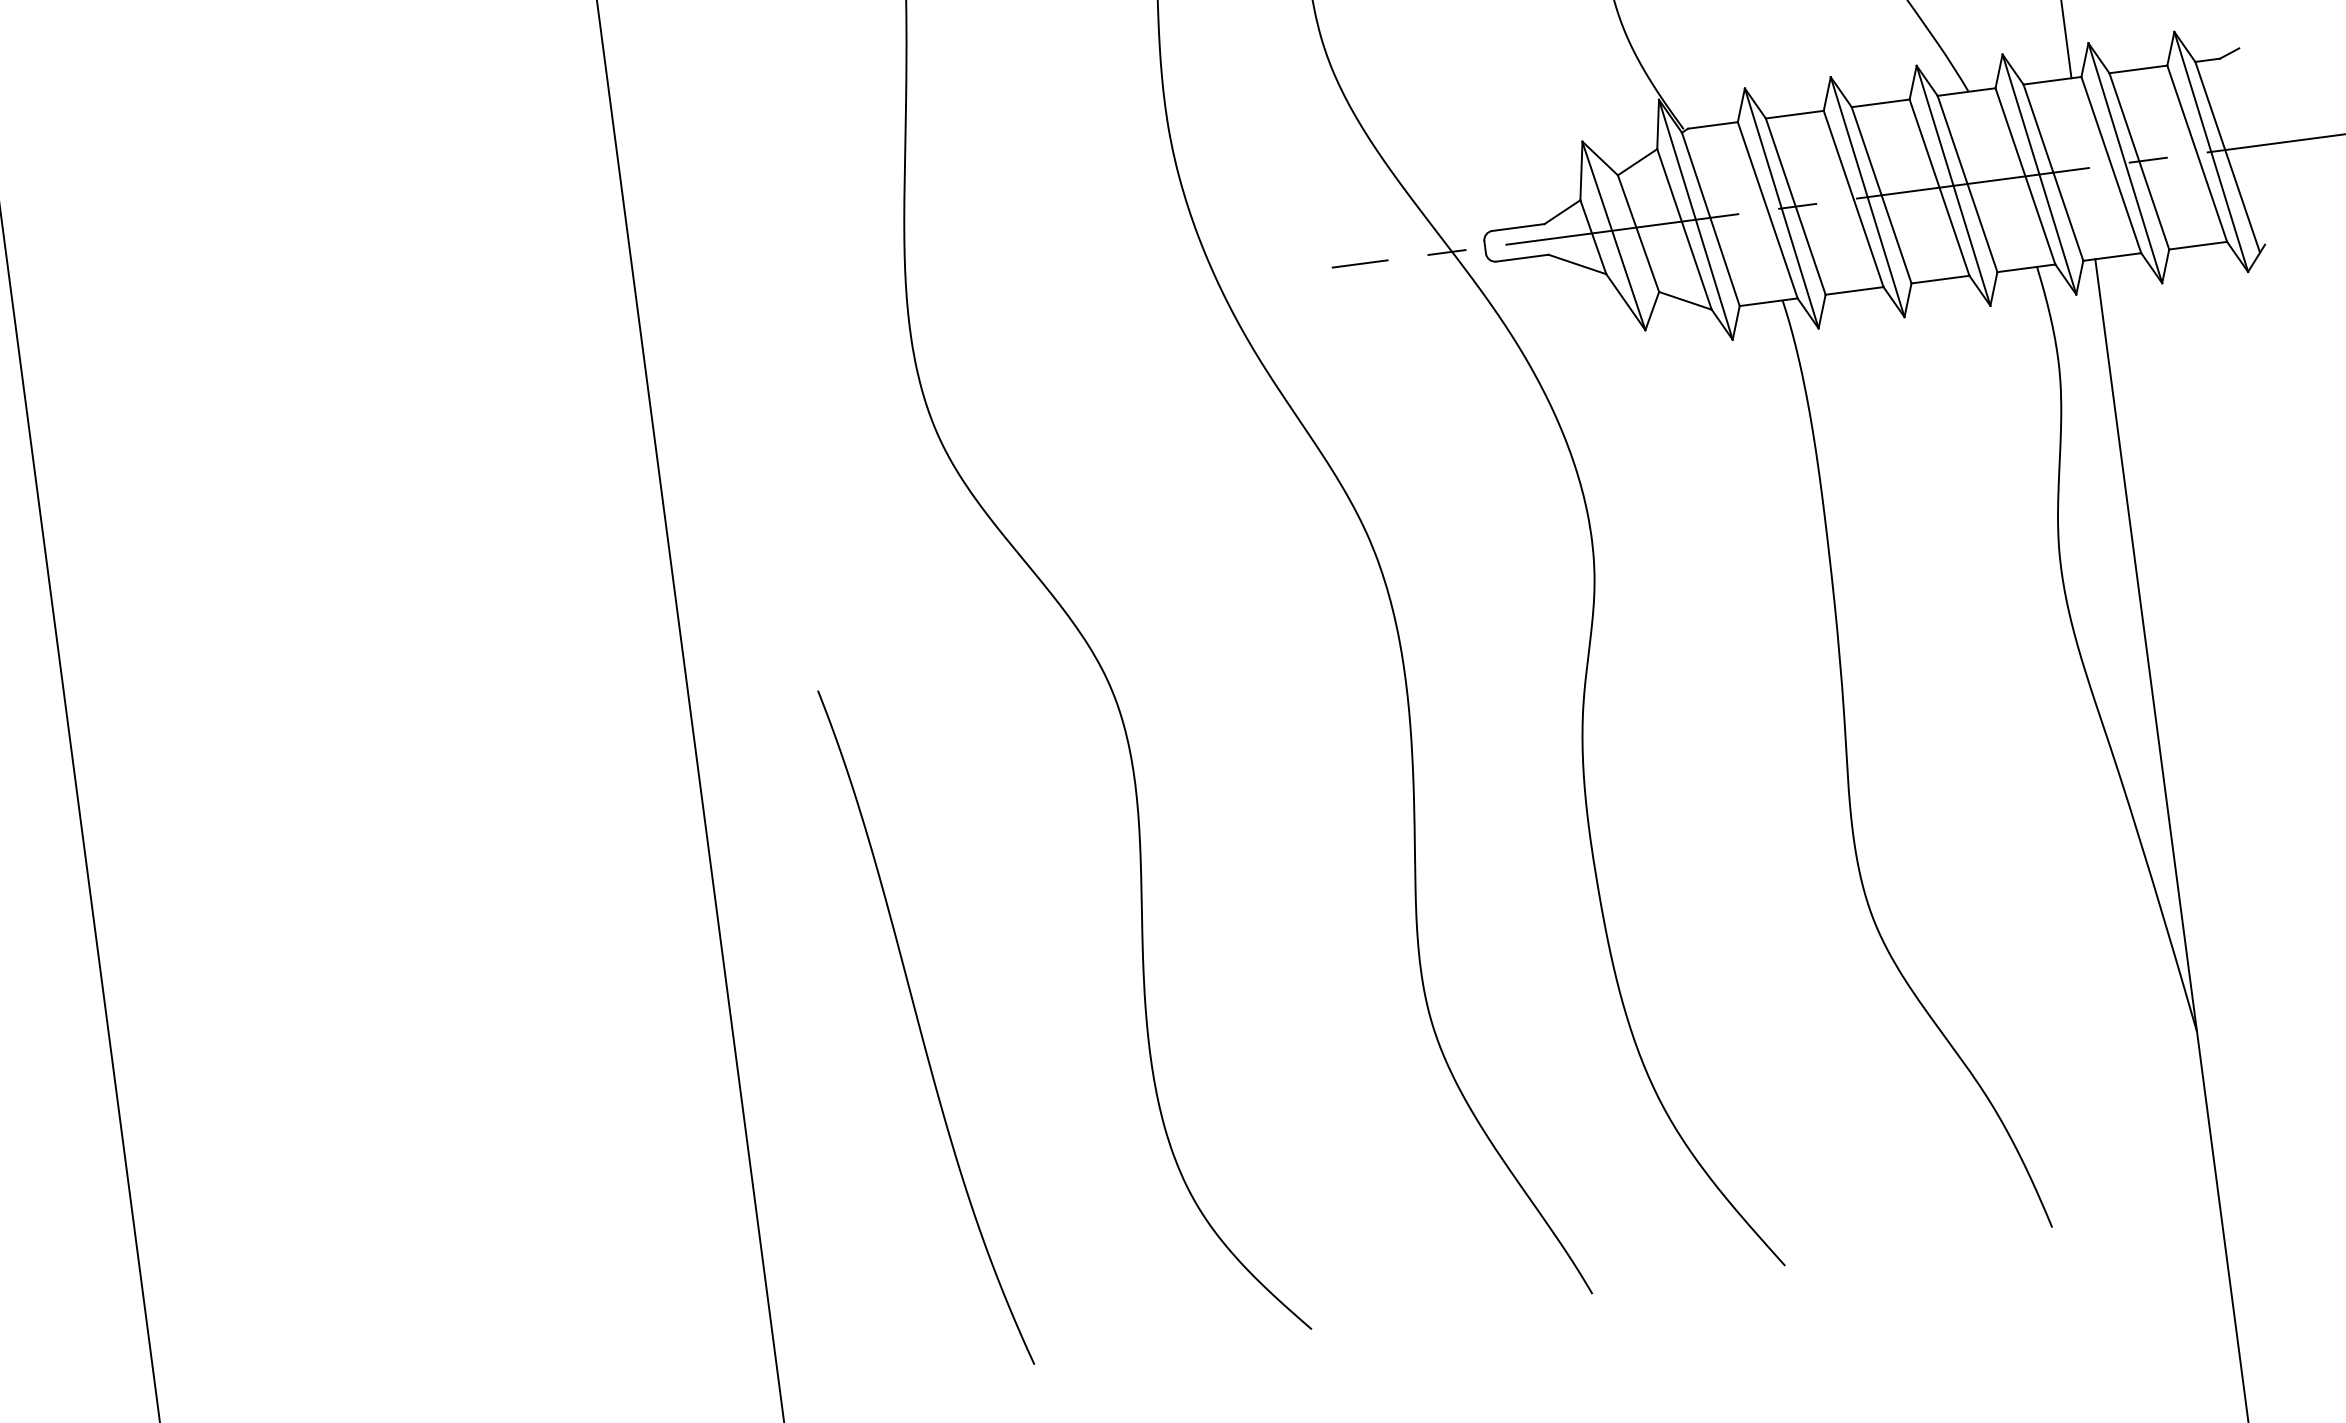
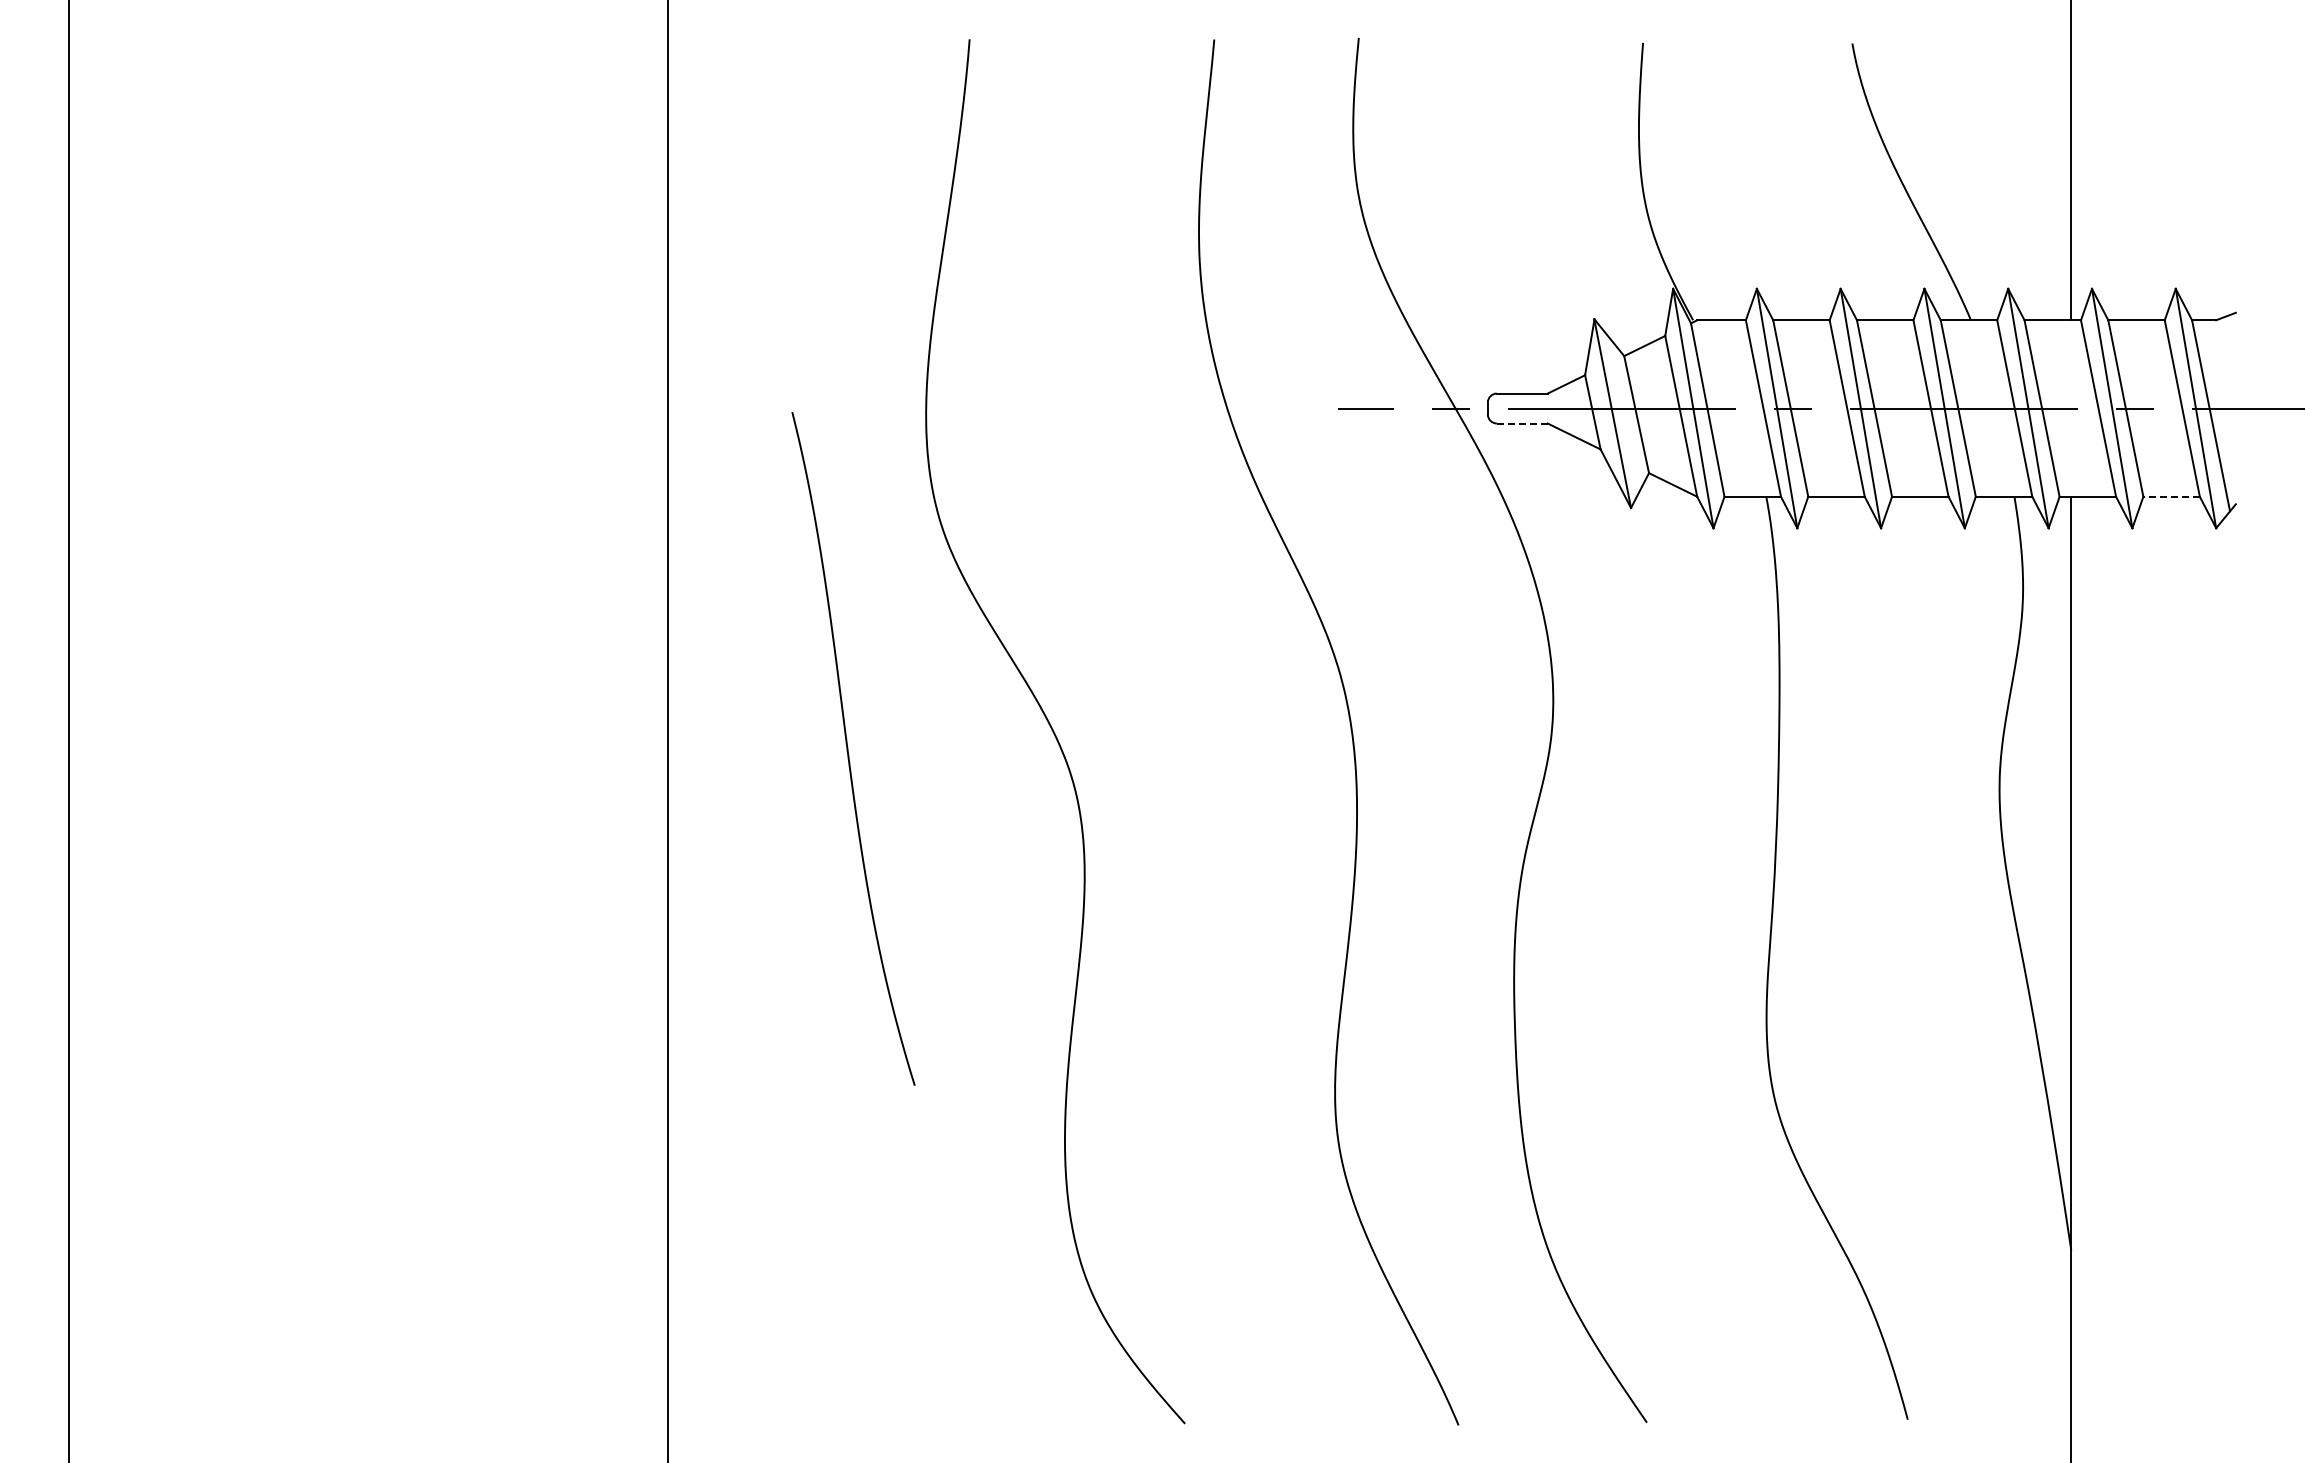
line: (2198, 245) -> (2171, 496), solid -> dashed
line: (1522, 258) -> (1522, 423), solid -> dashed
curve: (920, 1027) -> (848, 748), moved

